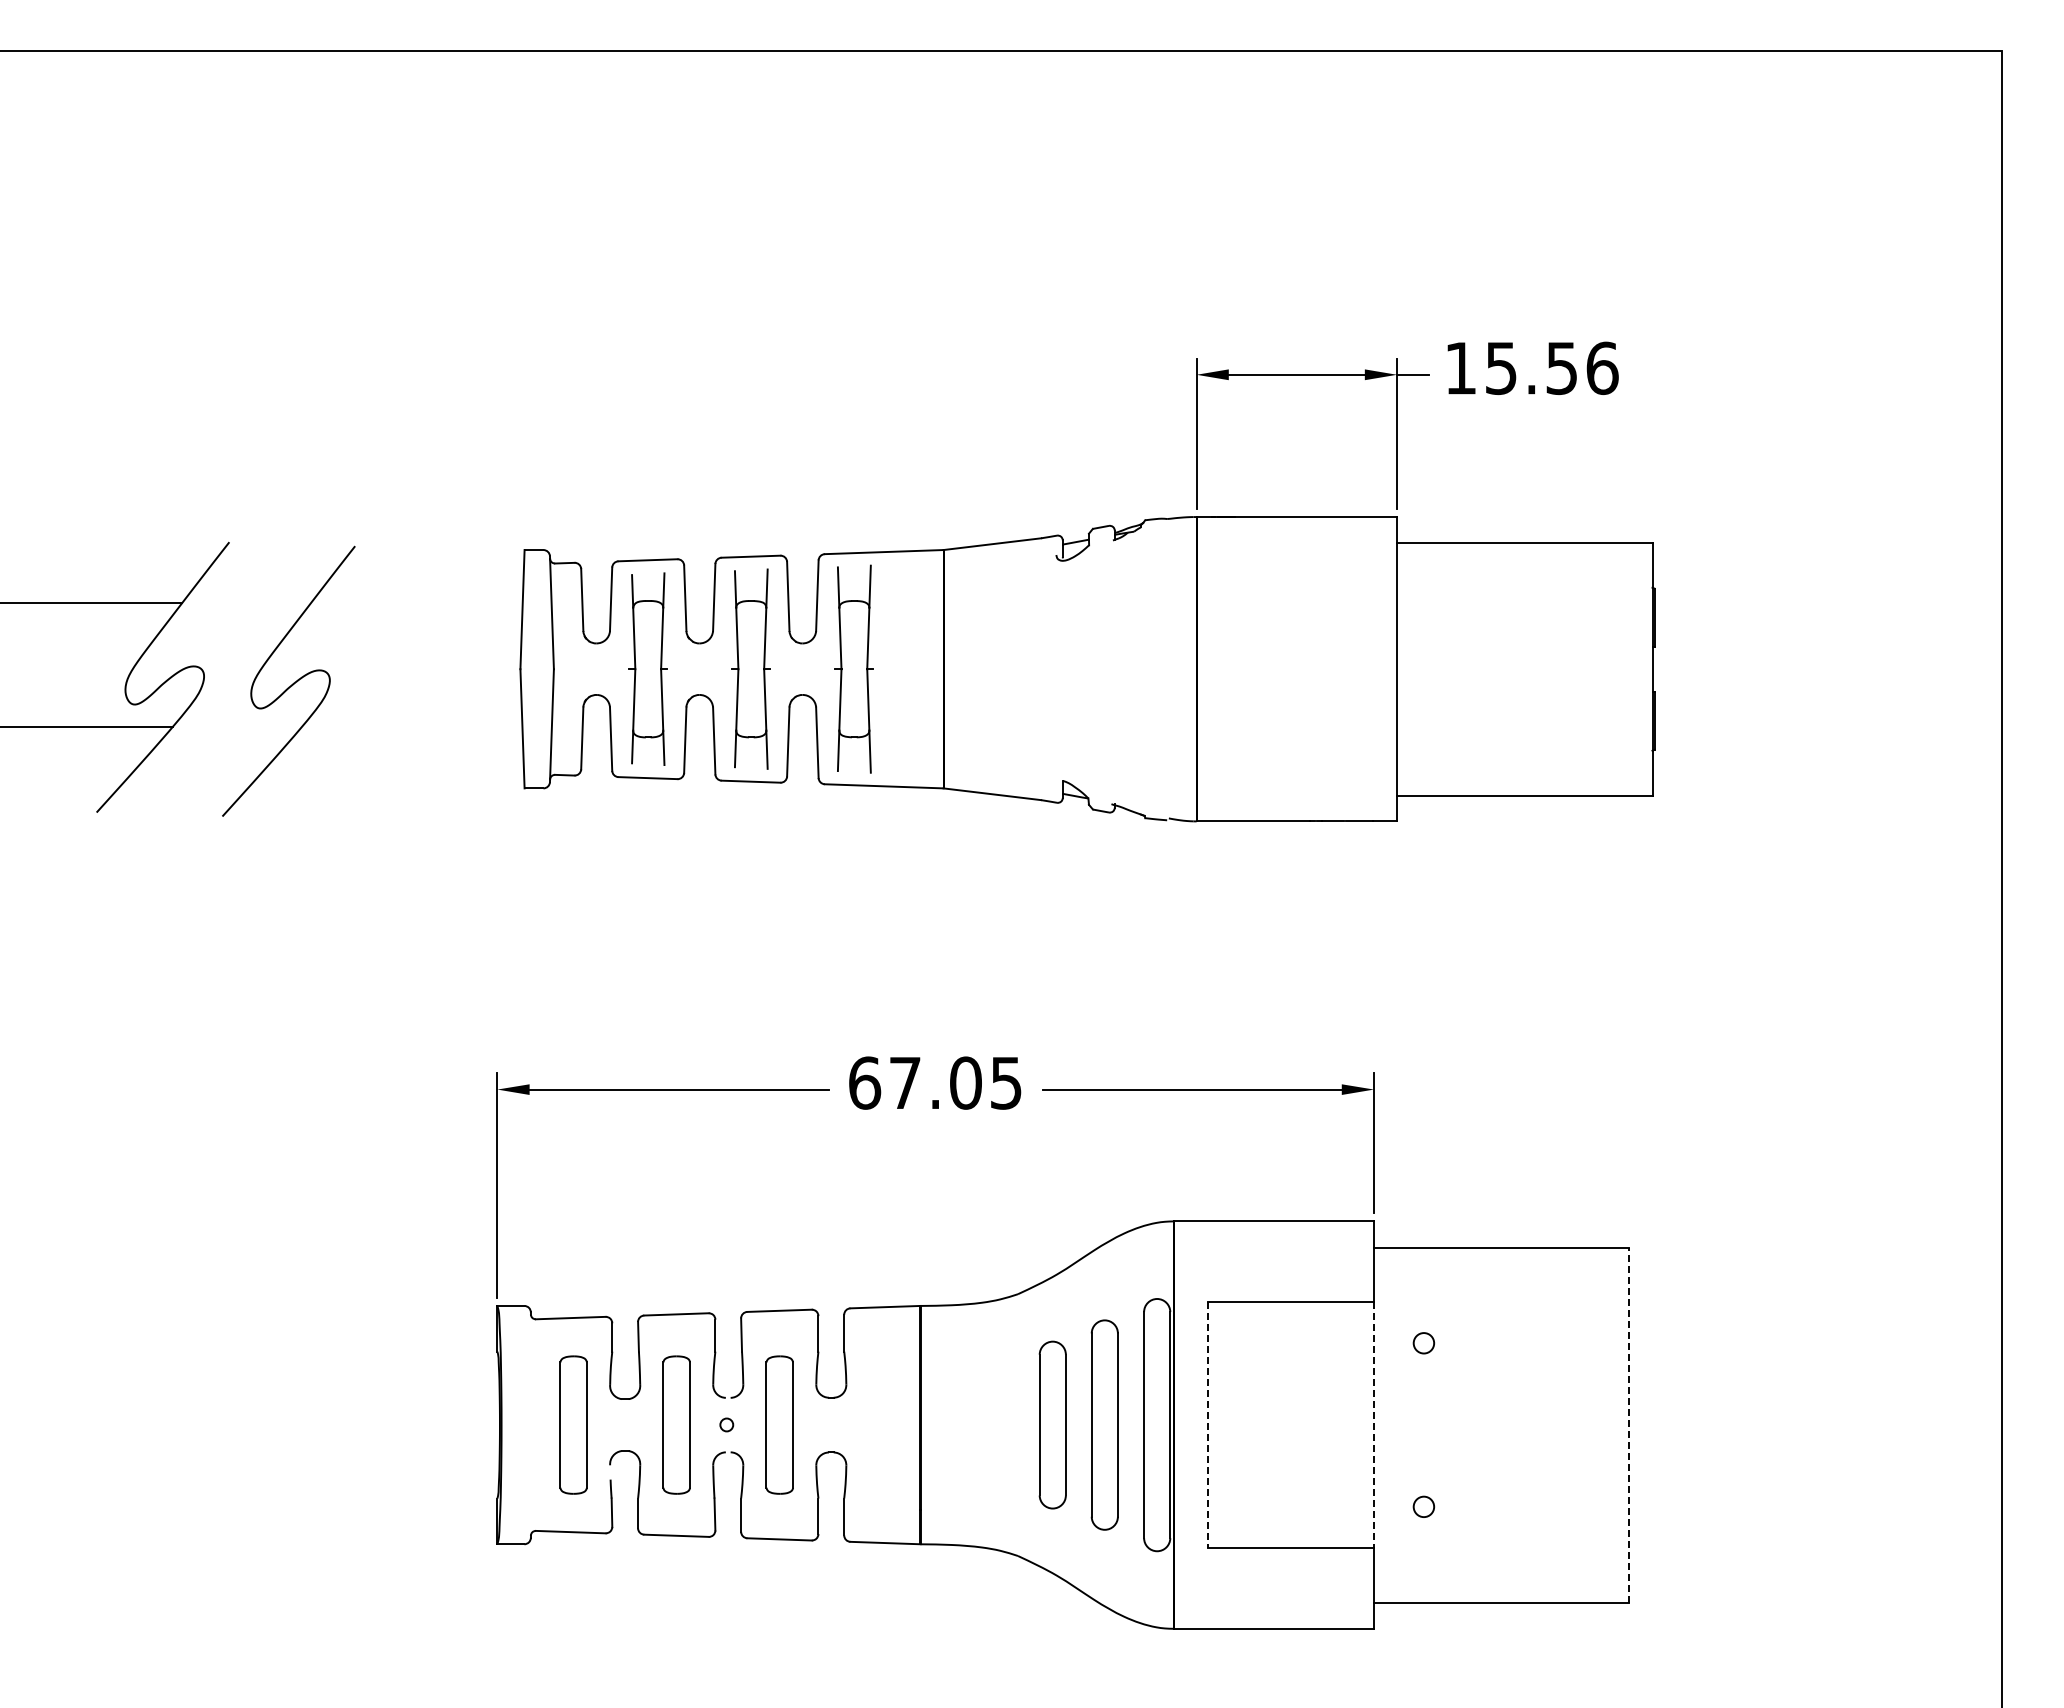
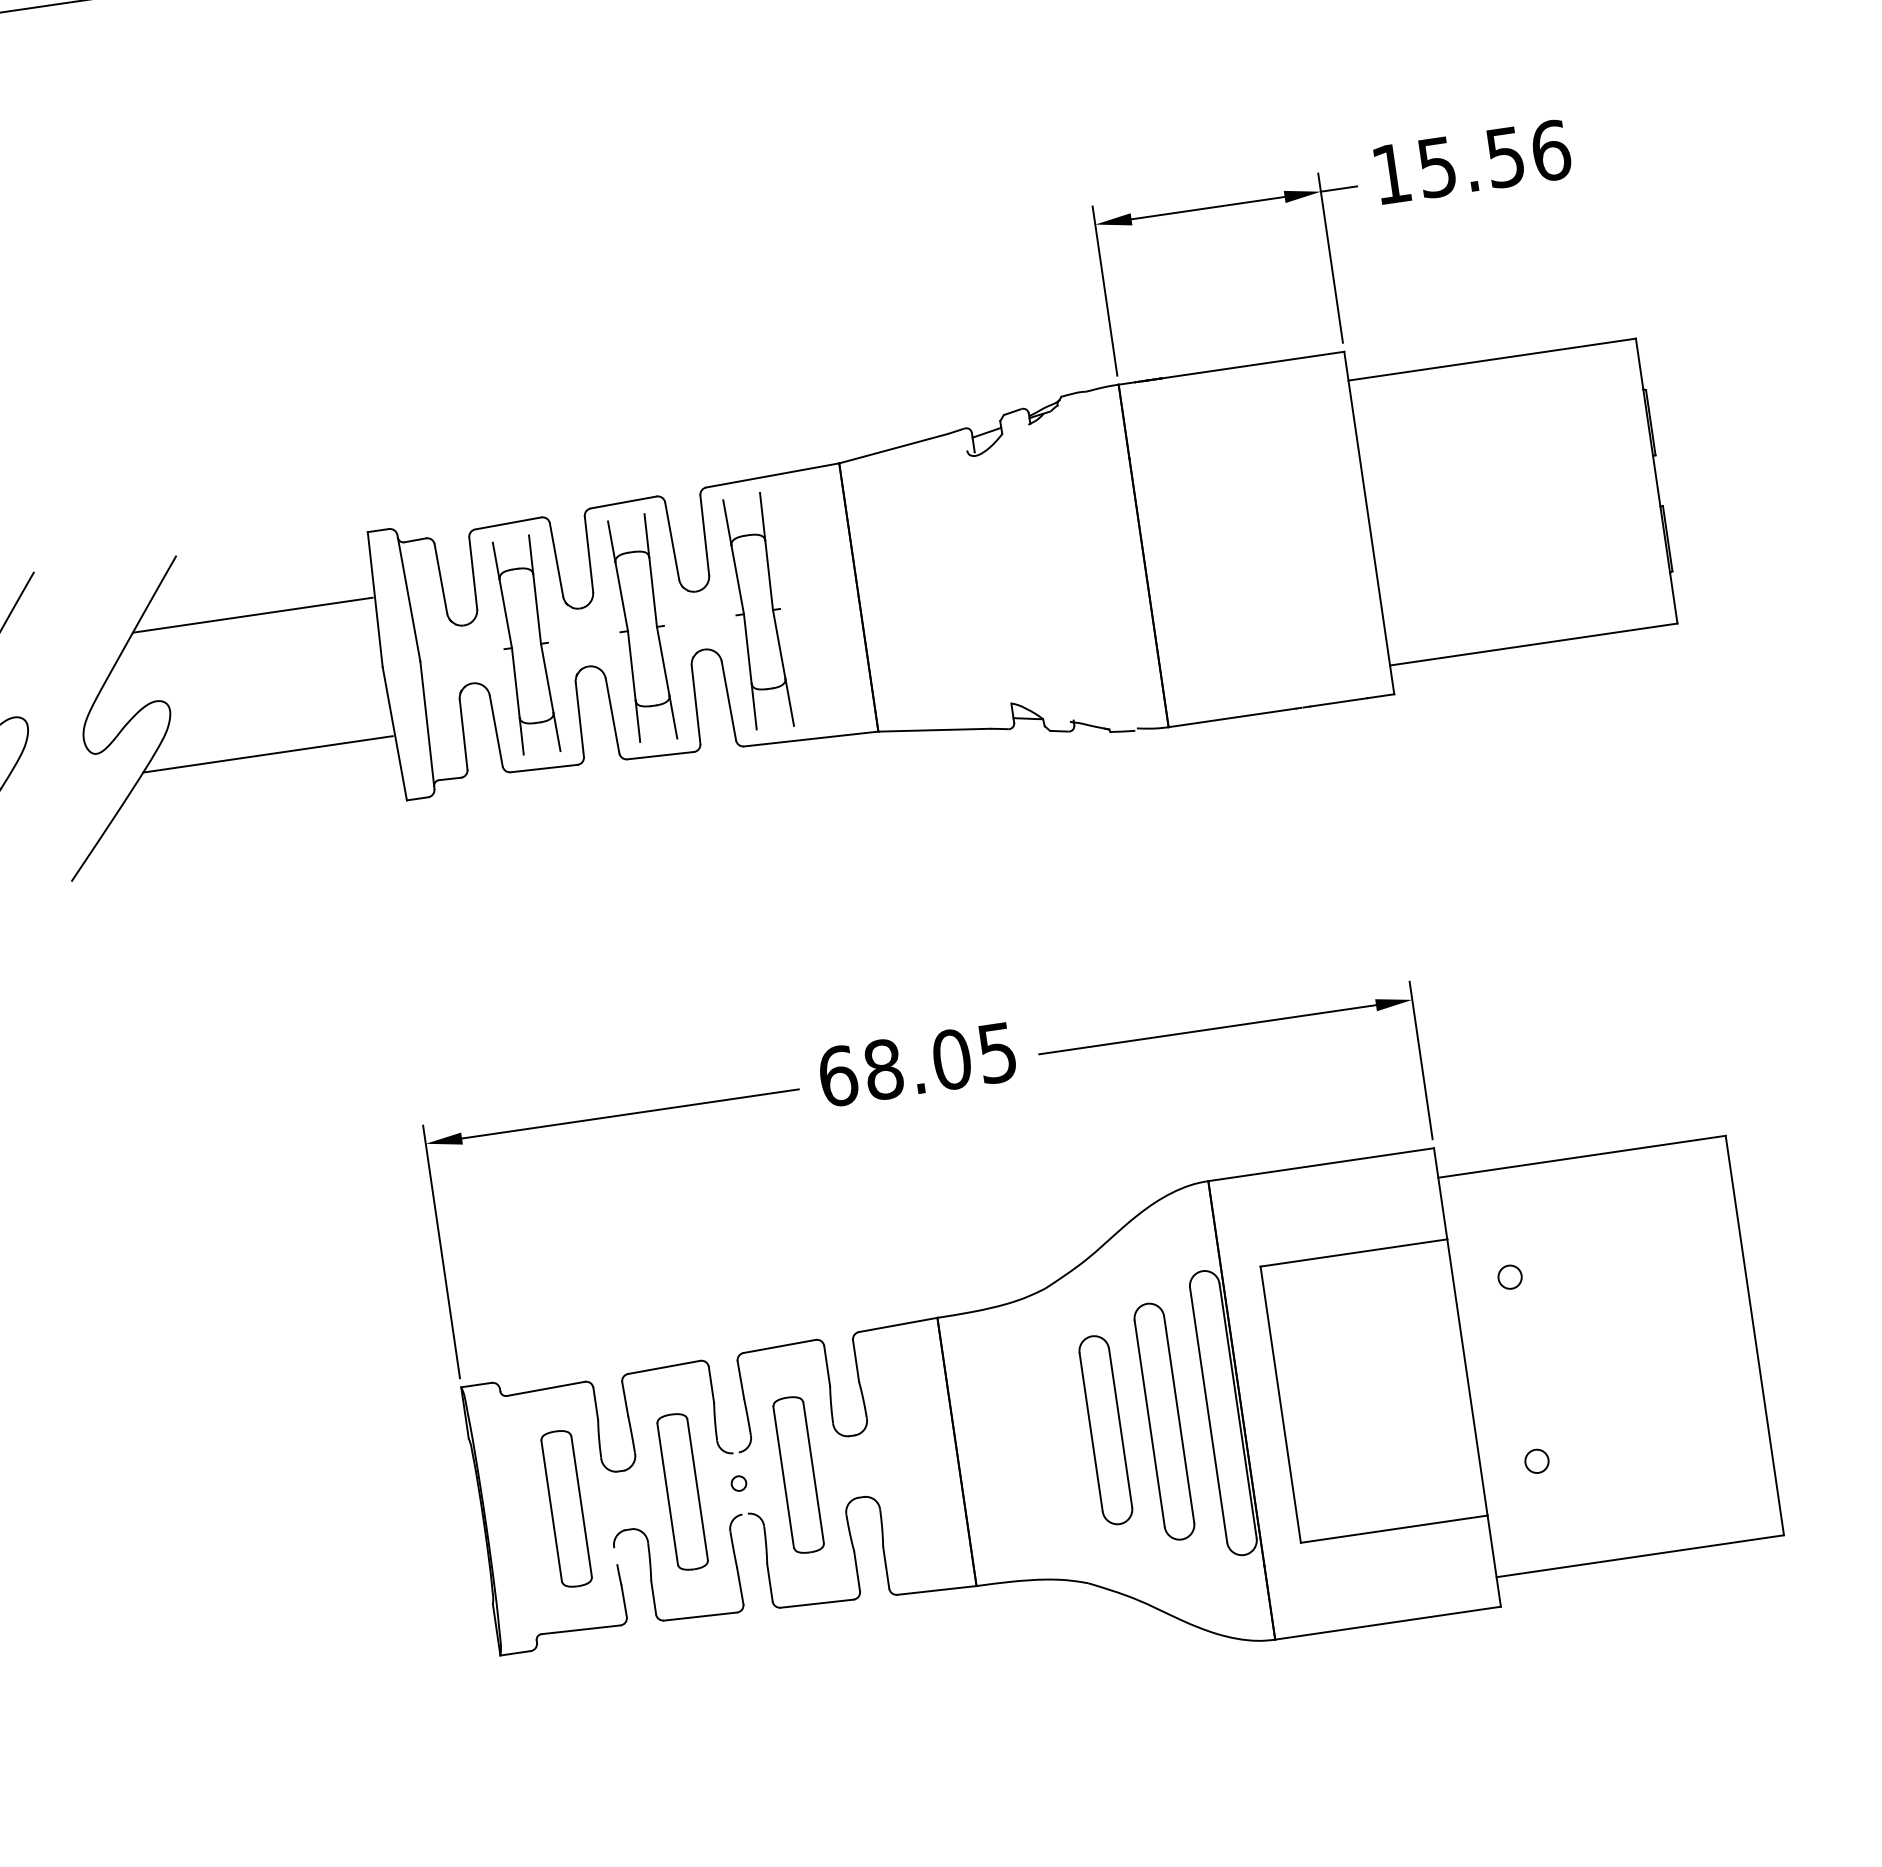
line: (413, 607) -> (252, 615), added
line: (409, 730) -> (267, 754), added
text: (905, 1082) -> (883, 1068), 67.05 -> 68.05
line: (1629, 1424) -> (1754, 1334), dashed -> solid
line: (1208, 1425) -> (1281, 1405), dashed -> solid
line: (1374, 1425) -> (1467, 1377), dashed -> solid

